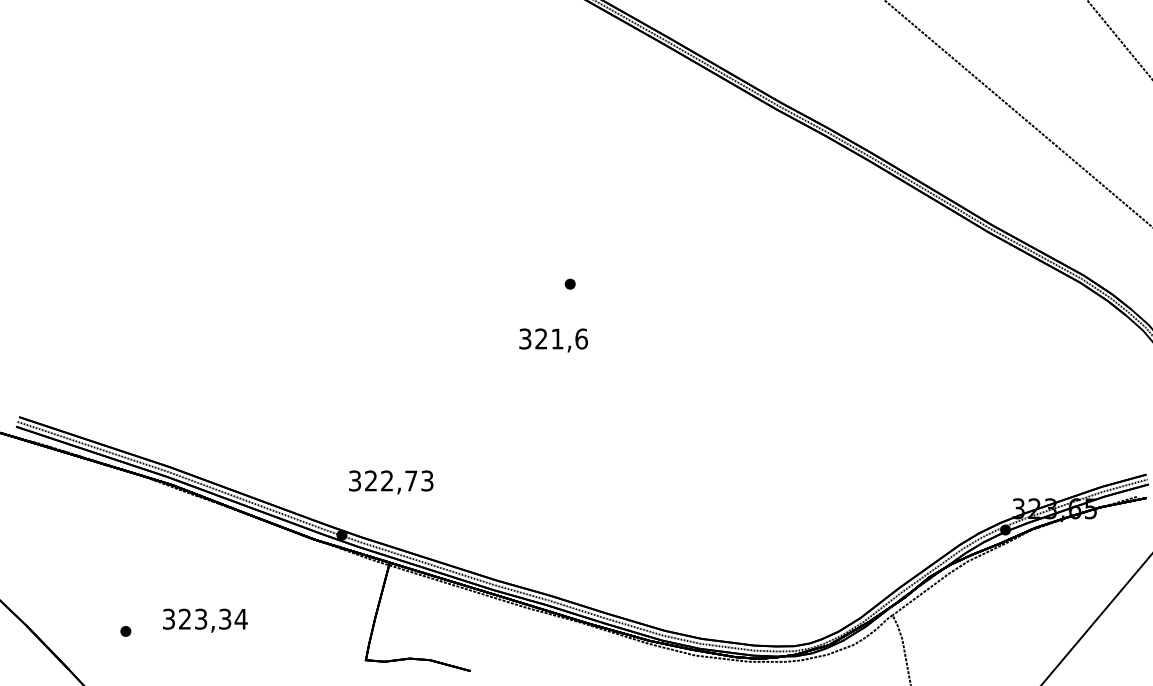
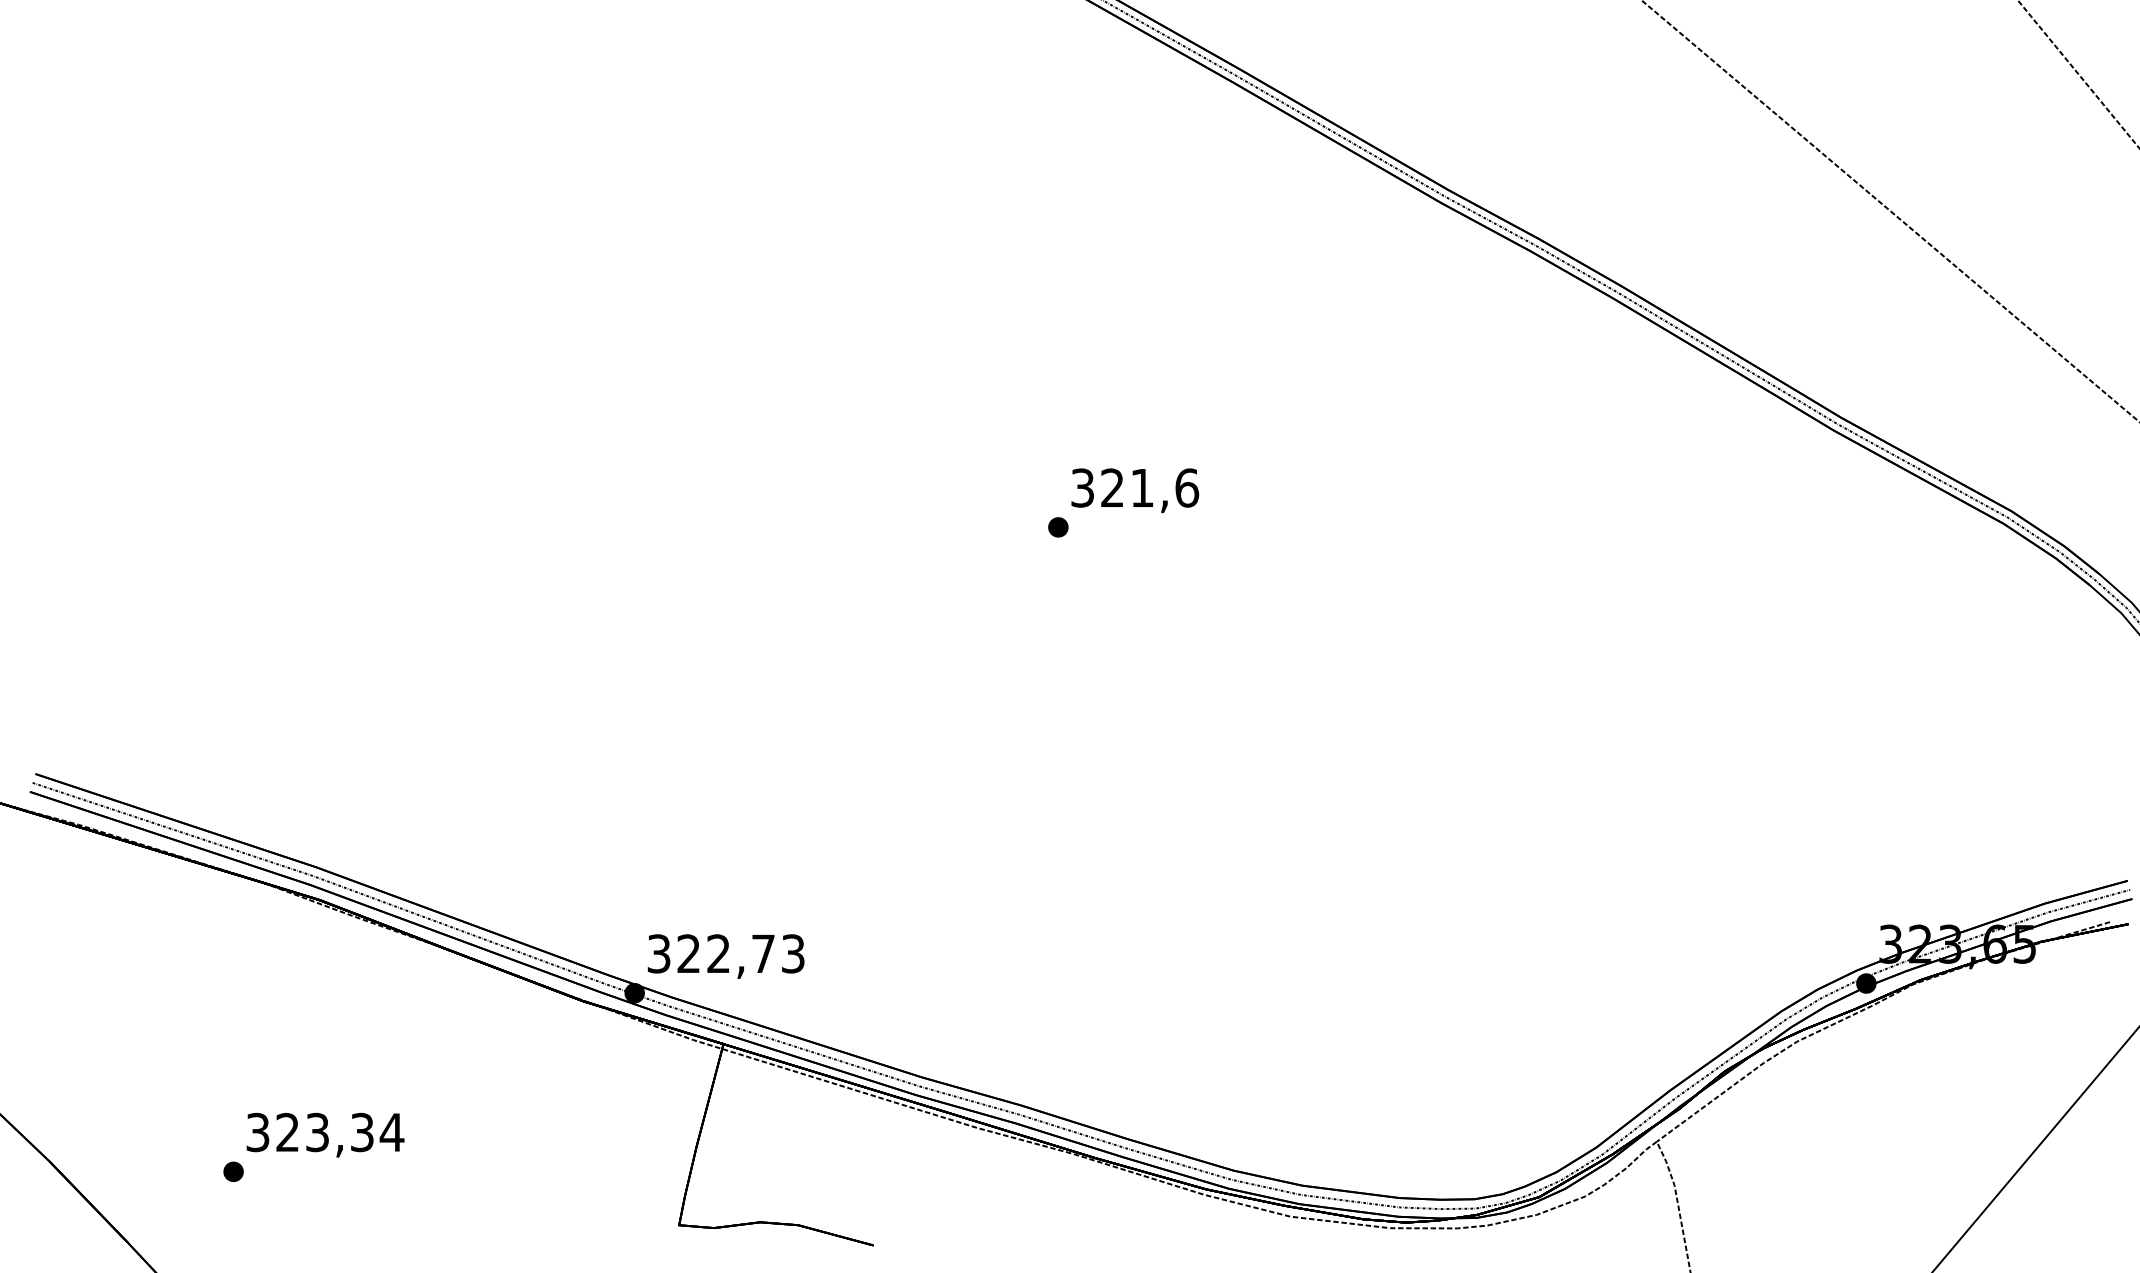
text: (553, 340) -> (1134, 490), moved
text: (391, 482) -> (726, 956), moved
text: (205, 620) -> (325, 1134), moved

